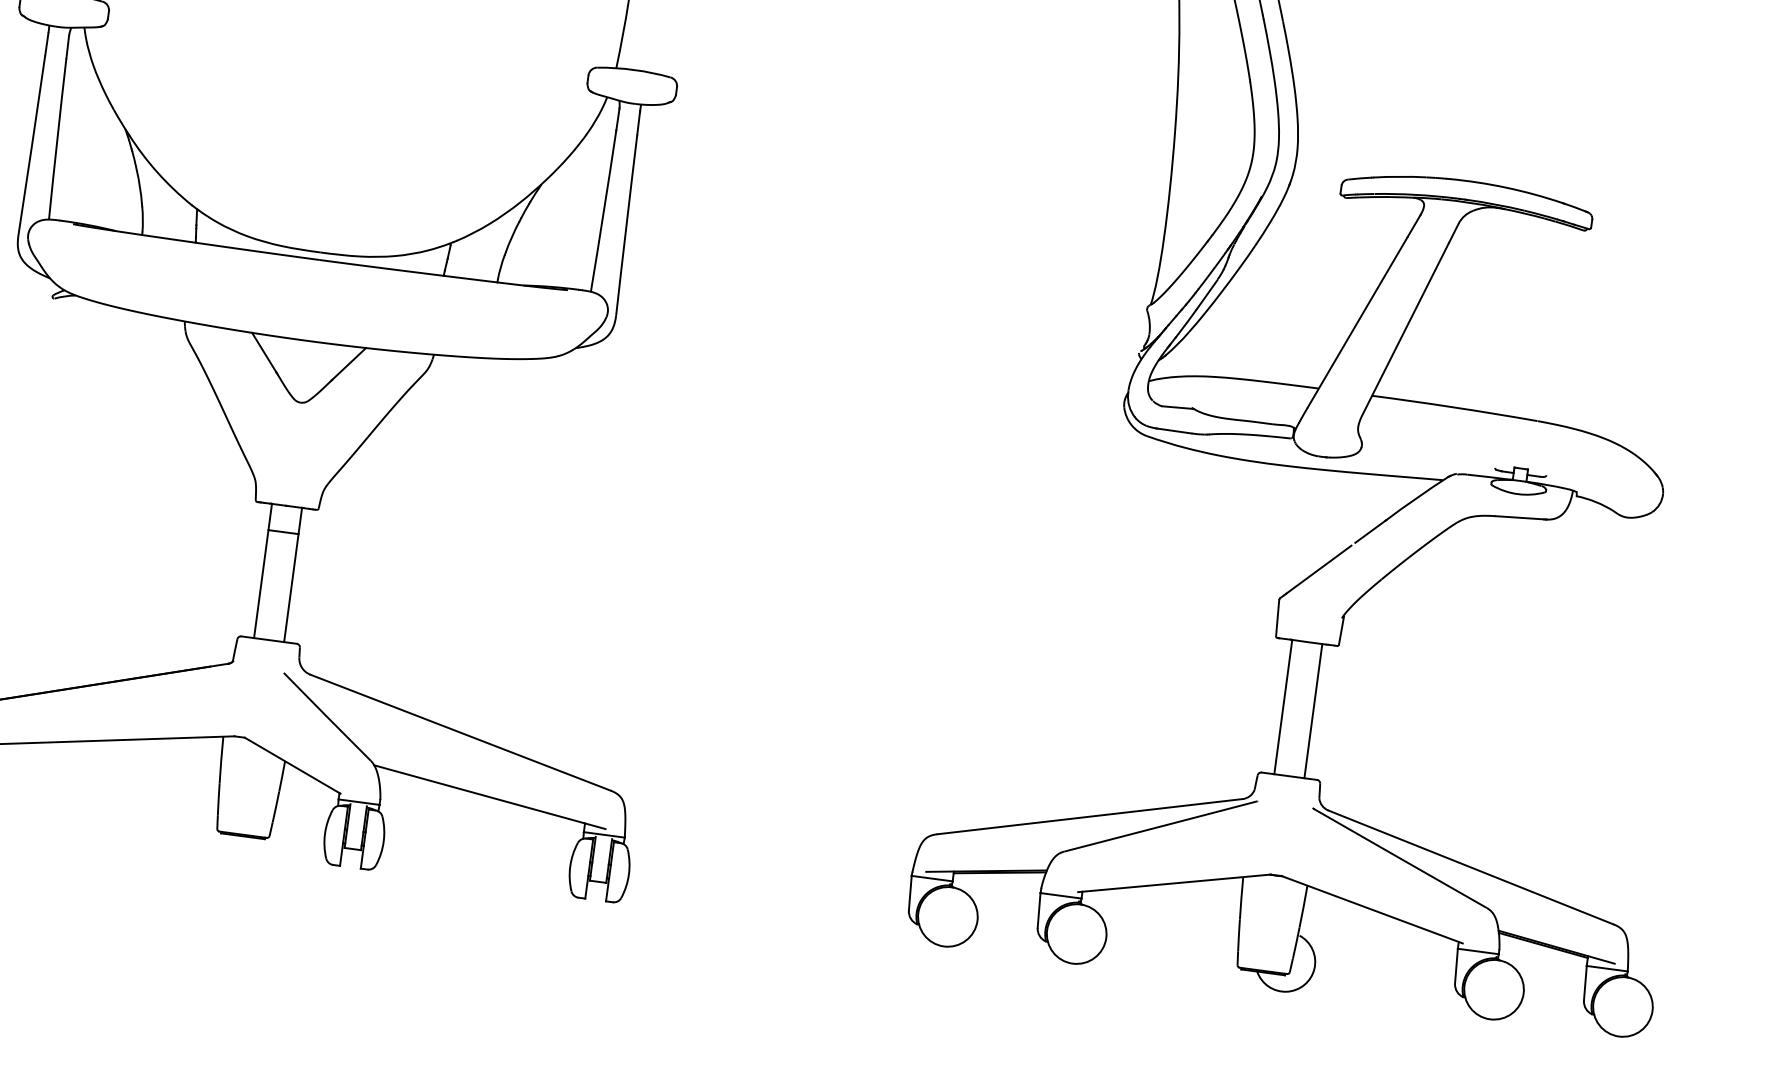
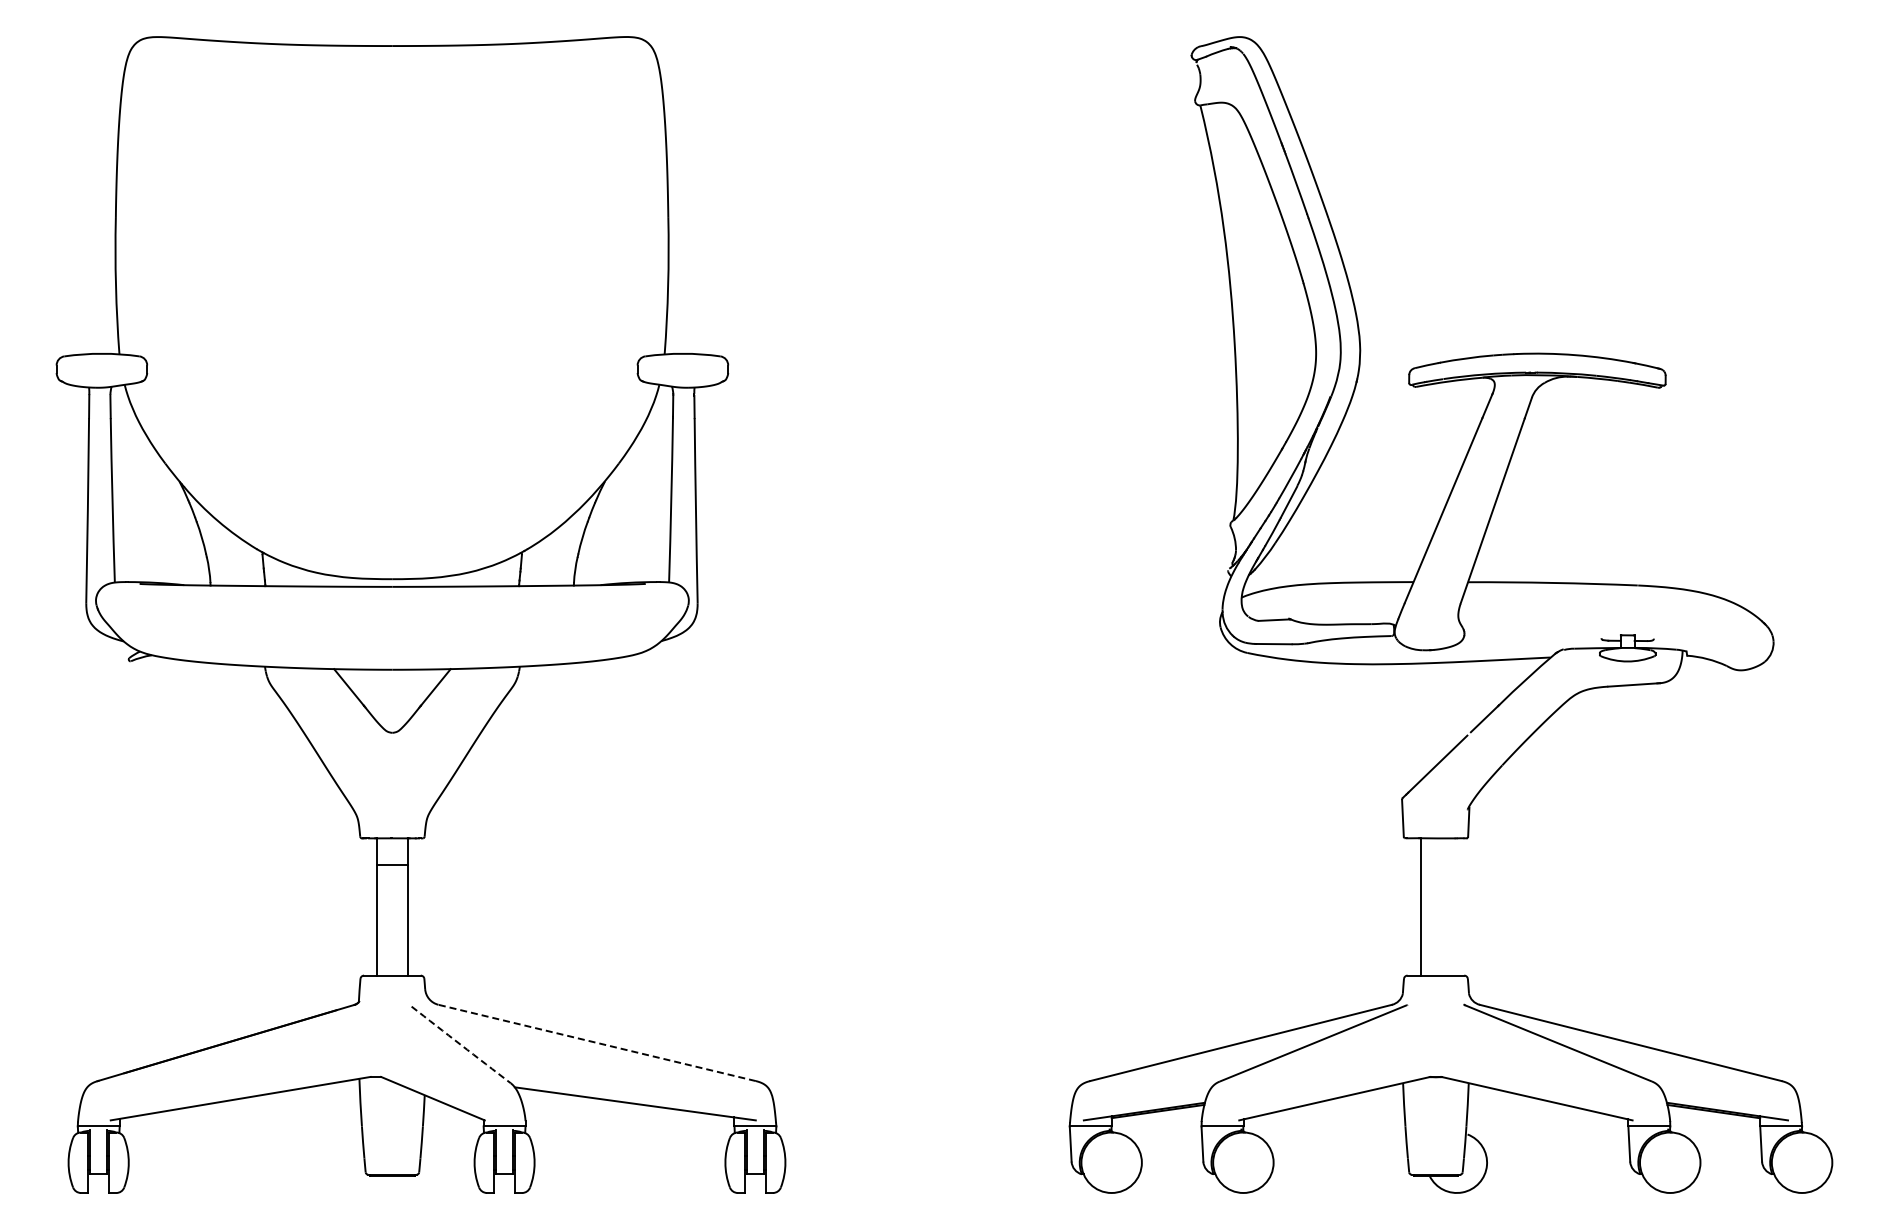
line: (1313, 710) -> (1451, 906), removed
arc: (327, 717) -> (461, 1045), solid -> dashed
line: (459, 732) -> (596, 1042), solid -> dashed

